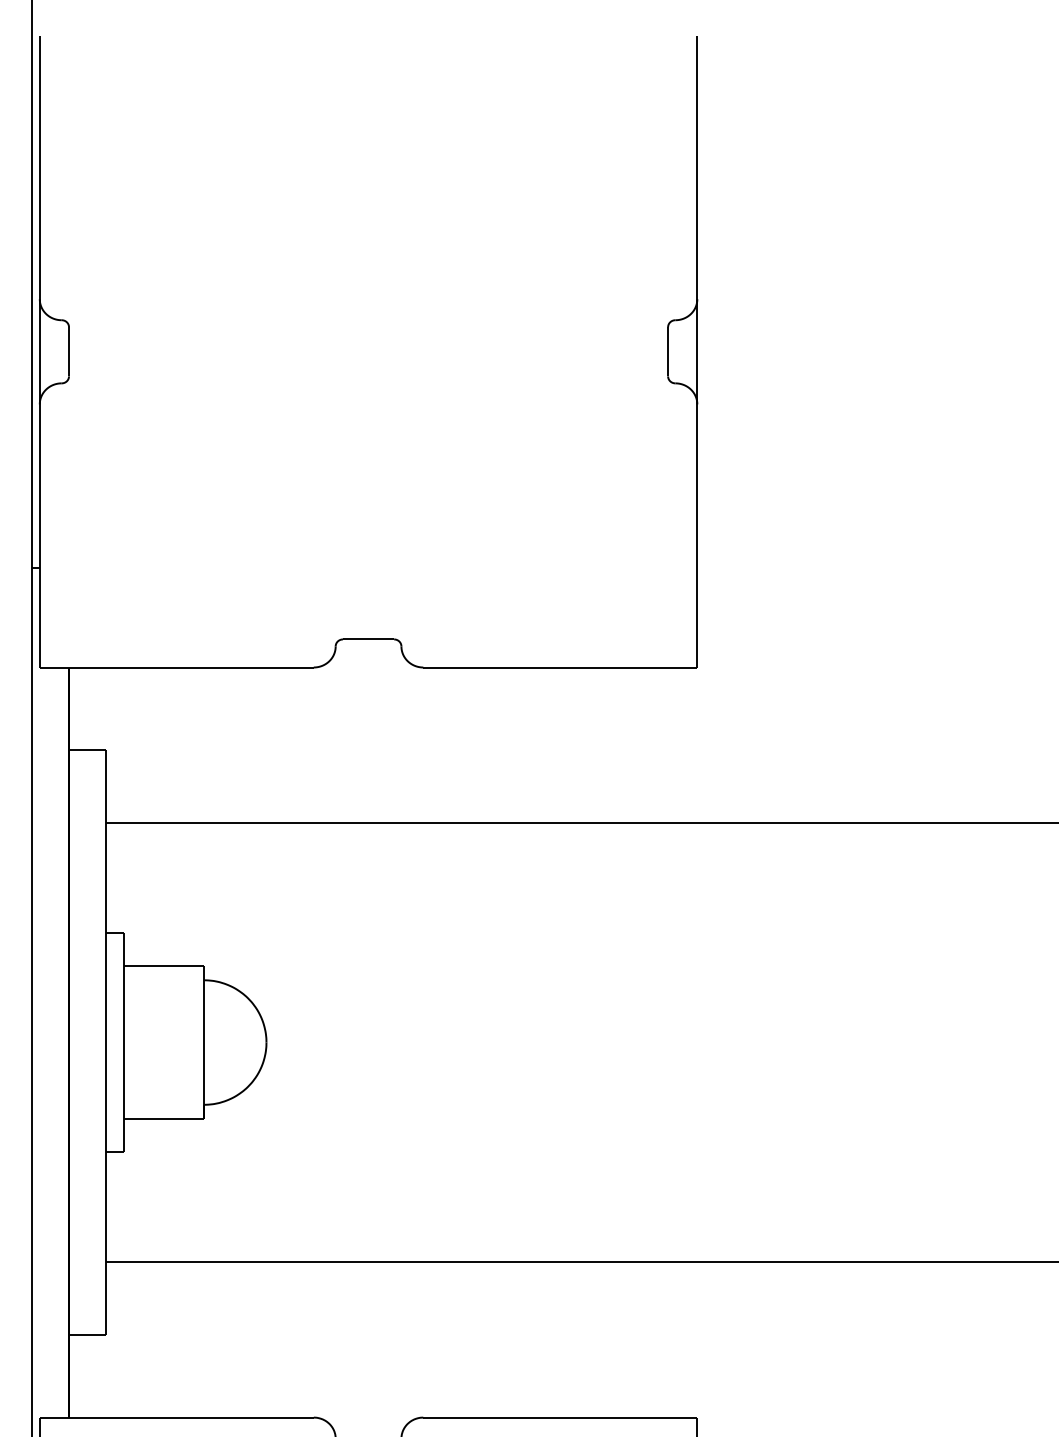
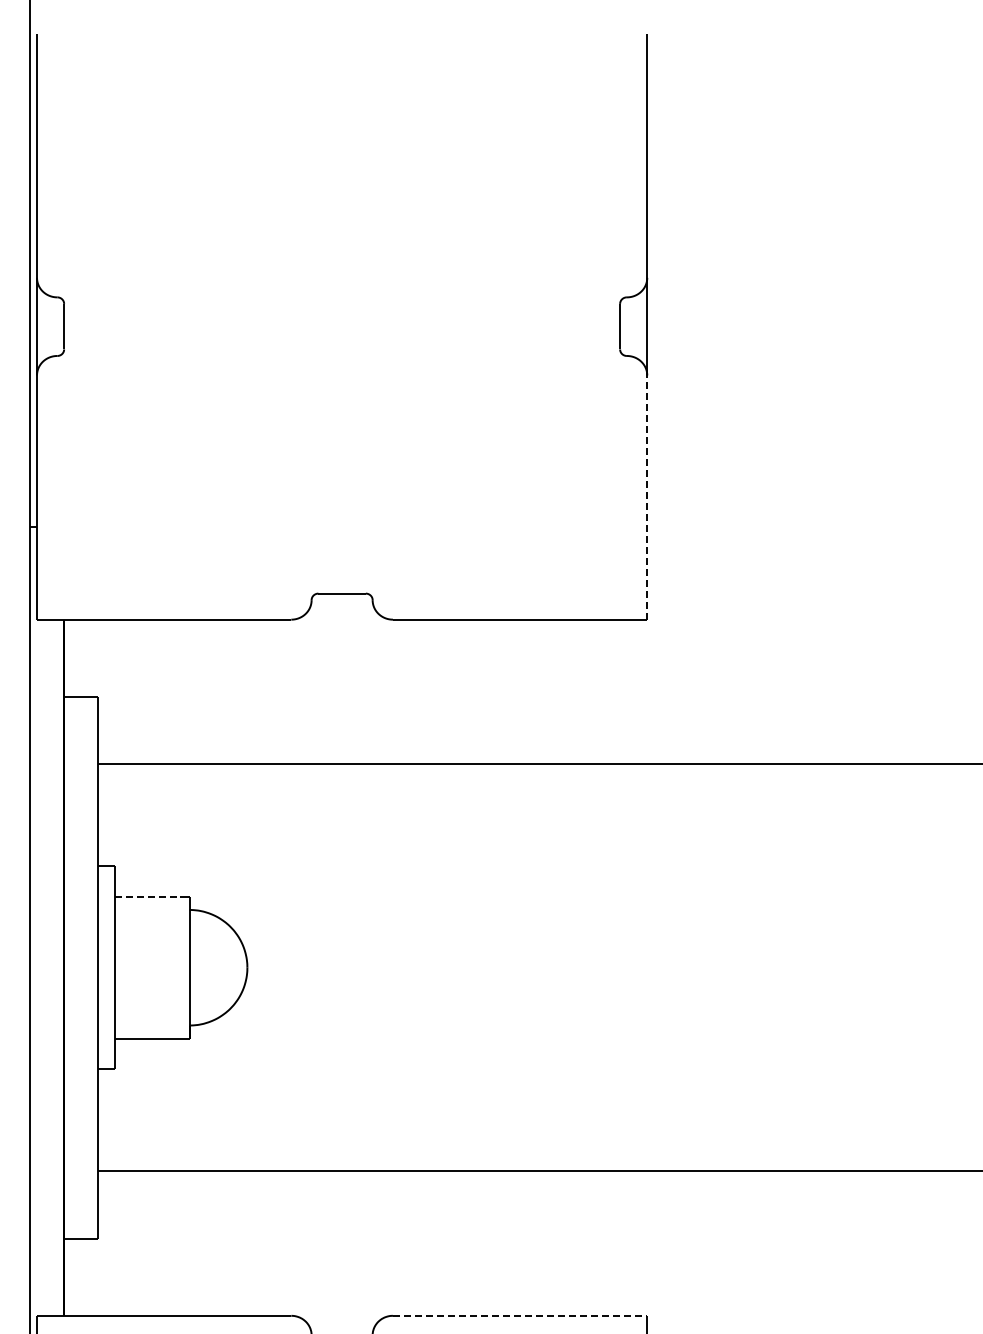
line: (697, 535) -> (647, 497), solid -> dashed
line: (158, 965) -> (147, 896), solid -> dashed
line: (560, 1417) -> (520, 1315), solid -> dashed

